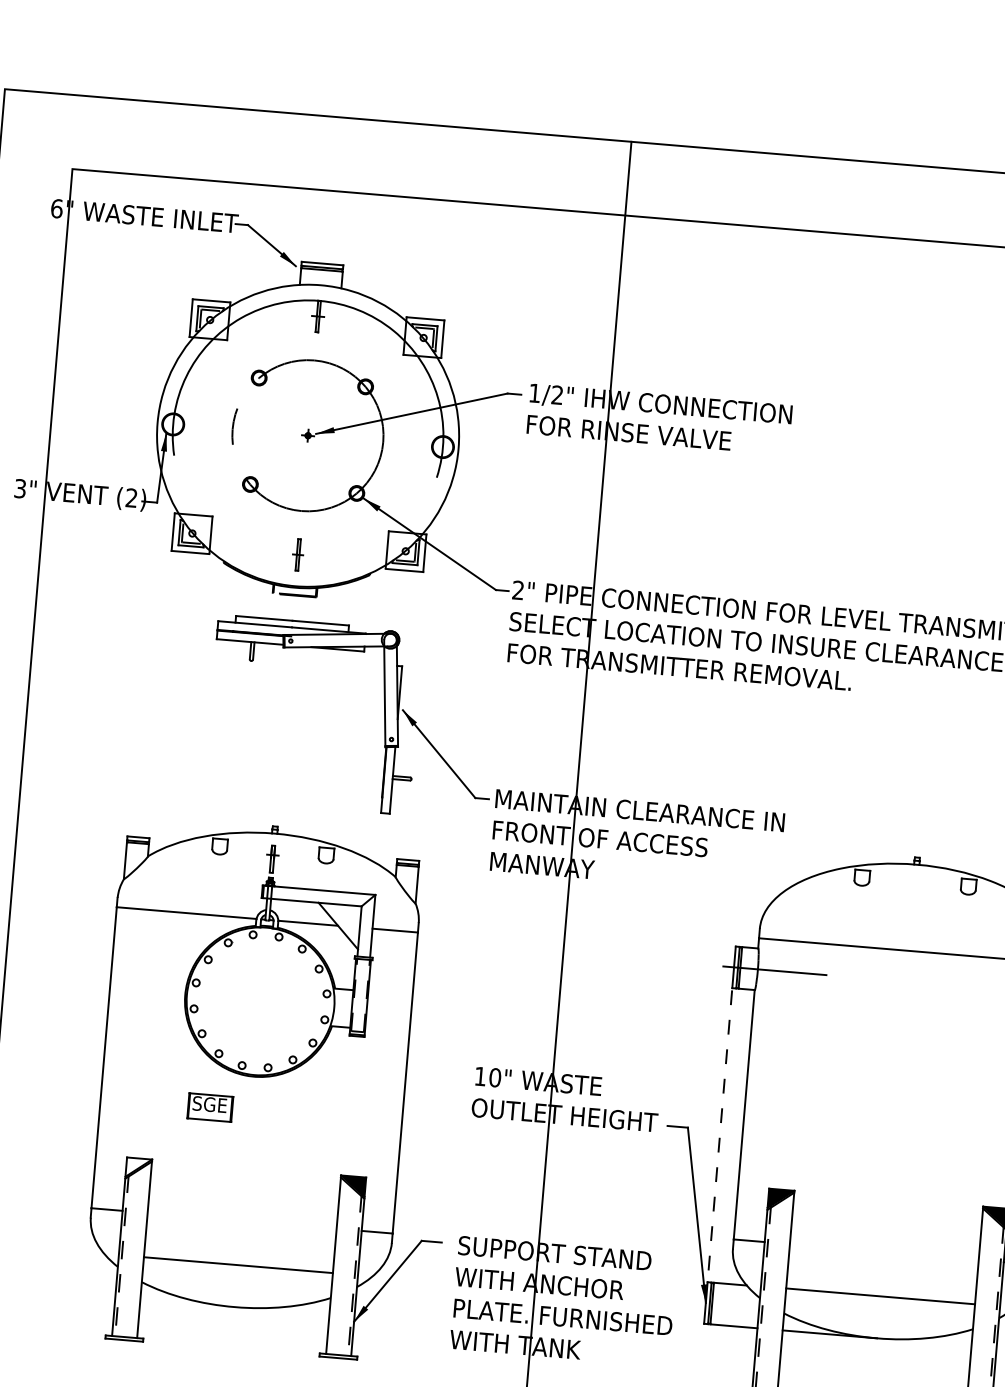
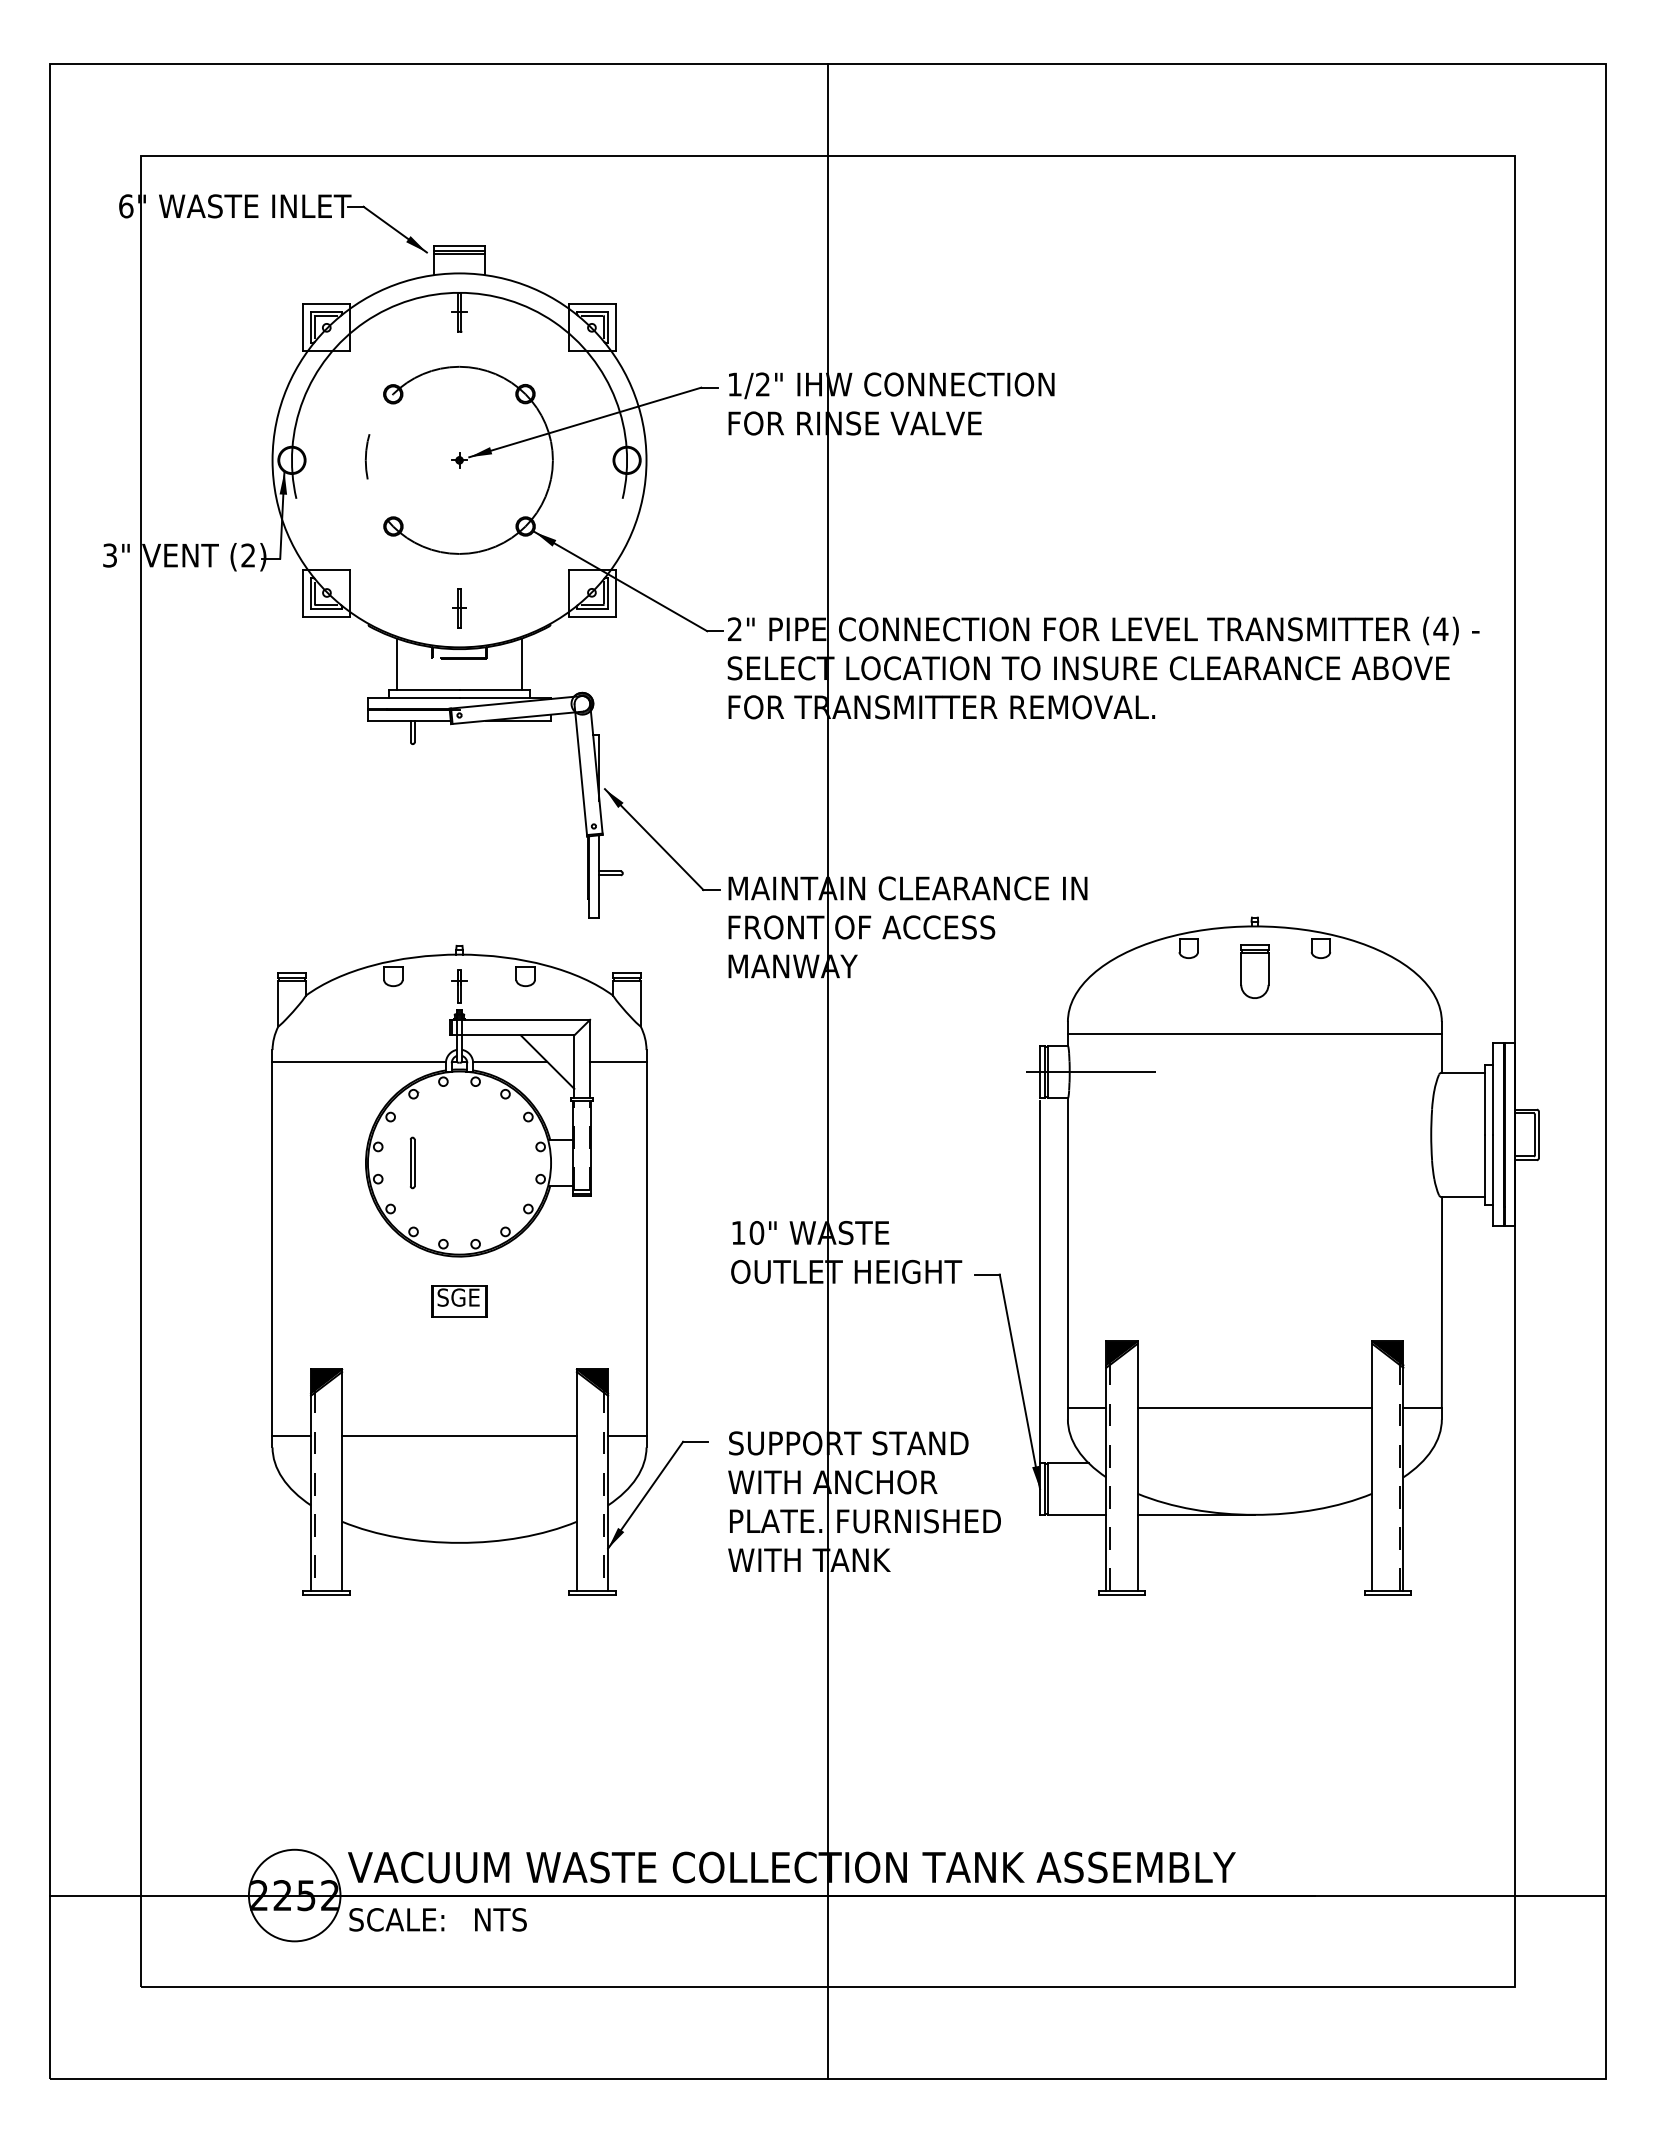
line: (244, 595) -> (397, 664), added
line: (344, 604) -> (521, 664), added
part: (913, 900) -> (1254, 971), added
part: (222, 997) -> (412, 1162), added
part: (210, 1107) -> (459, 1301), moved
line: (720, 1136) -> (1040, 1281), dashed -> solid
fill: (138, 1168) -> (326, 1381), added
line: (238, 1264) -> (459, 1435), moved
line: (880, 1296) -> (1254, 1407), moved

